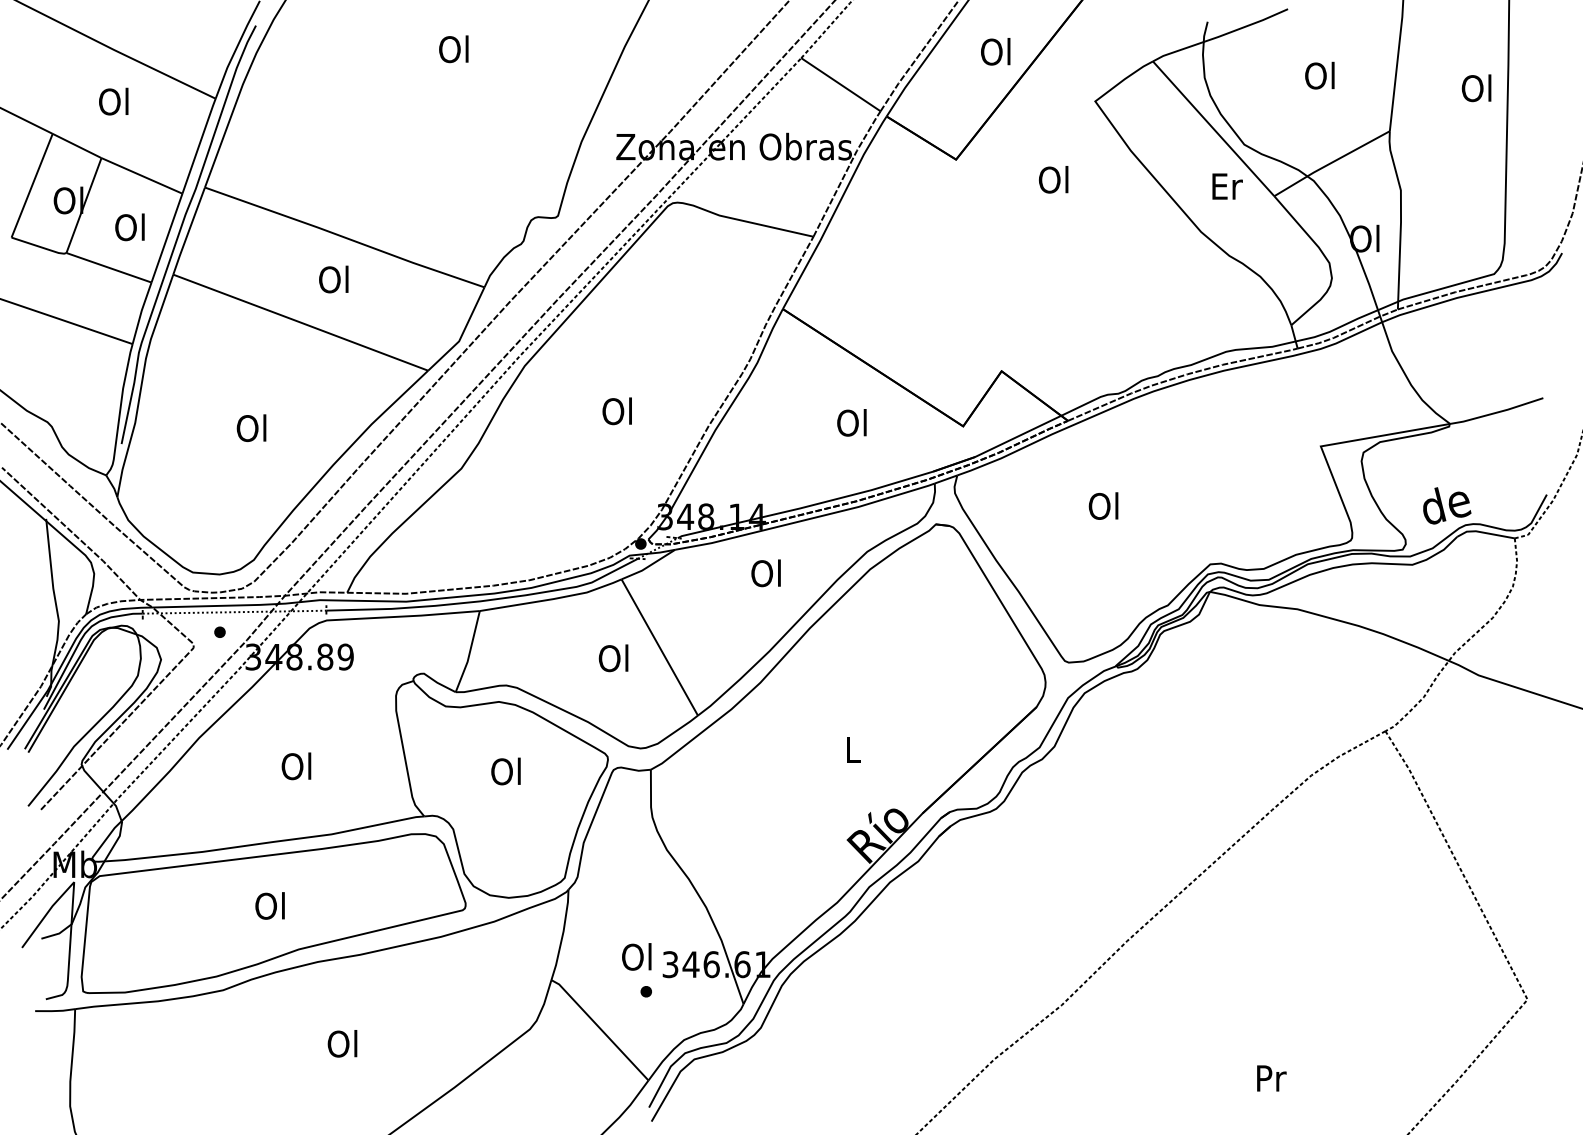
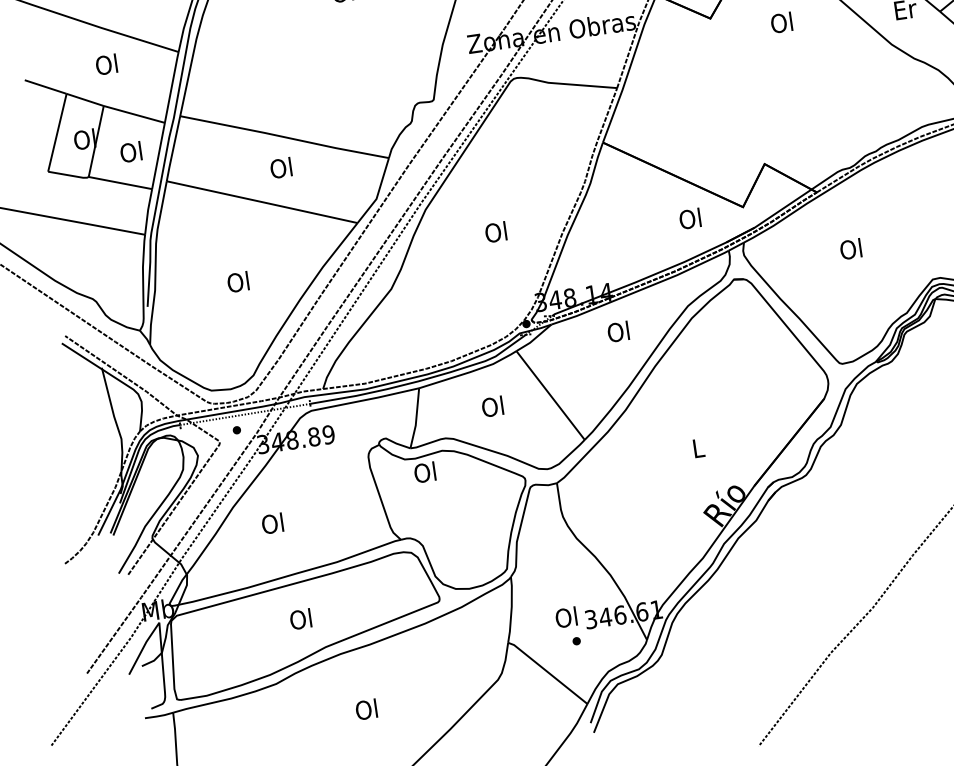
text: (851, 422) -> (689, 218), moved
text: (613, 658) -> (492, 406), moved
text: (296, 766) -> (272, 523), moved
text: (505, 771) -> (424, 472), moved

